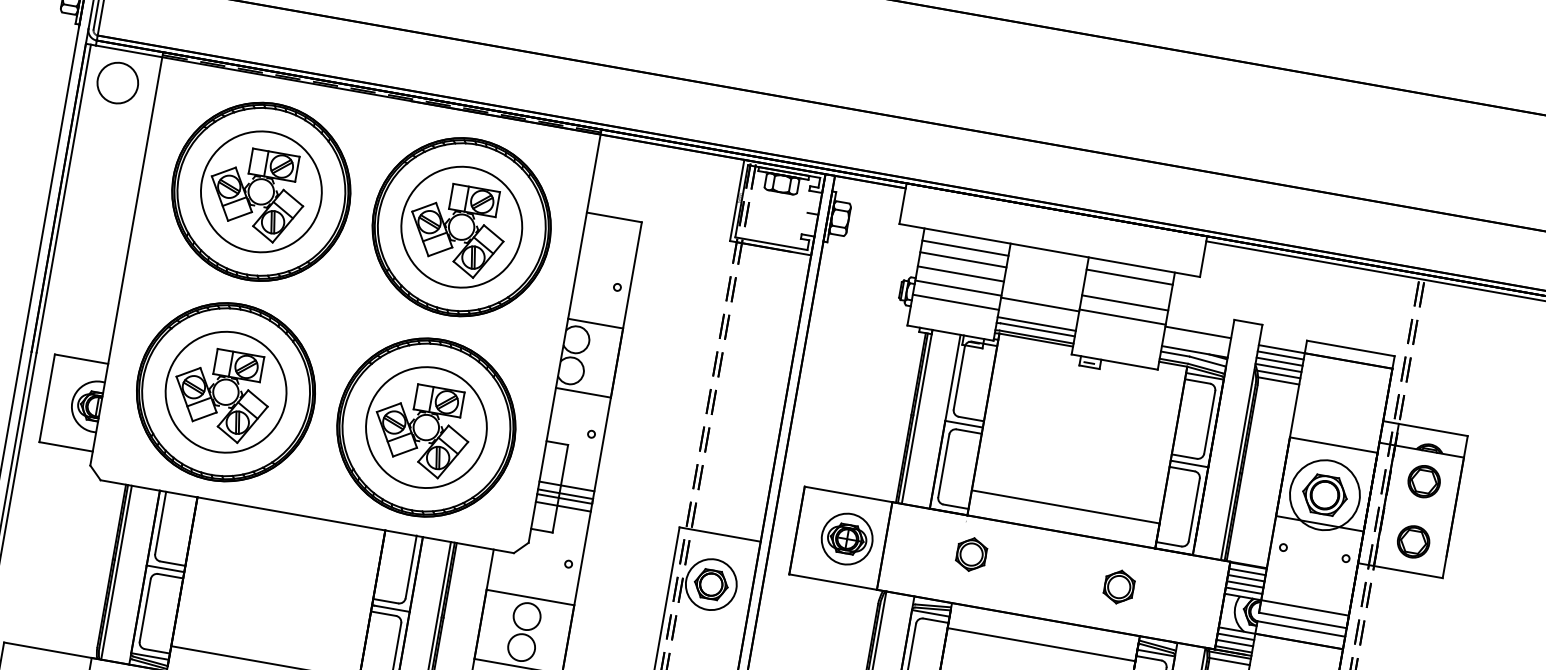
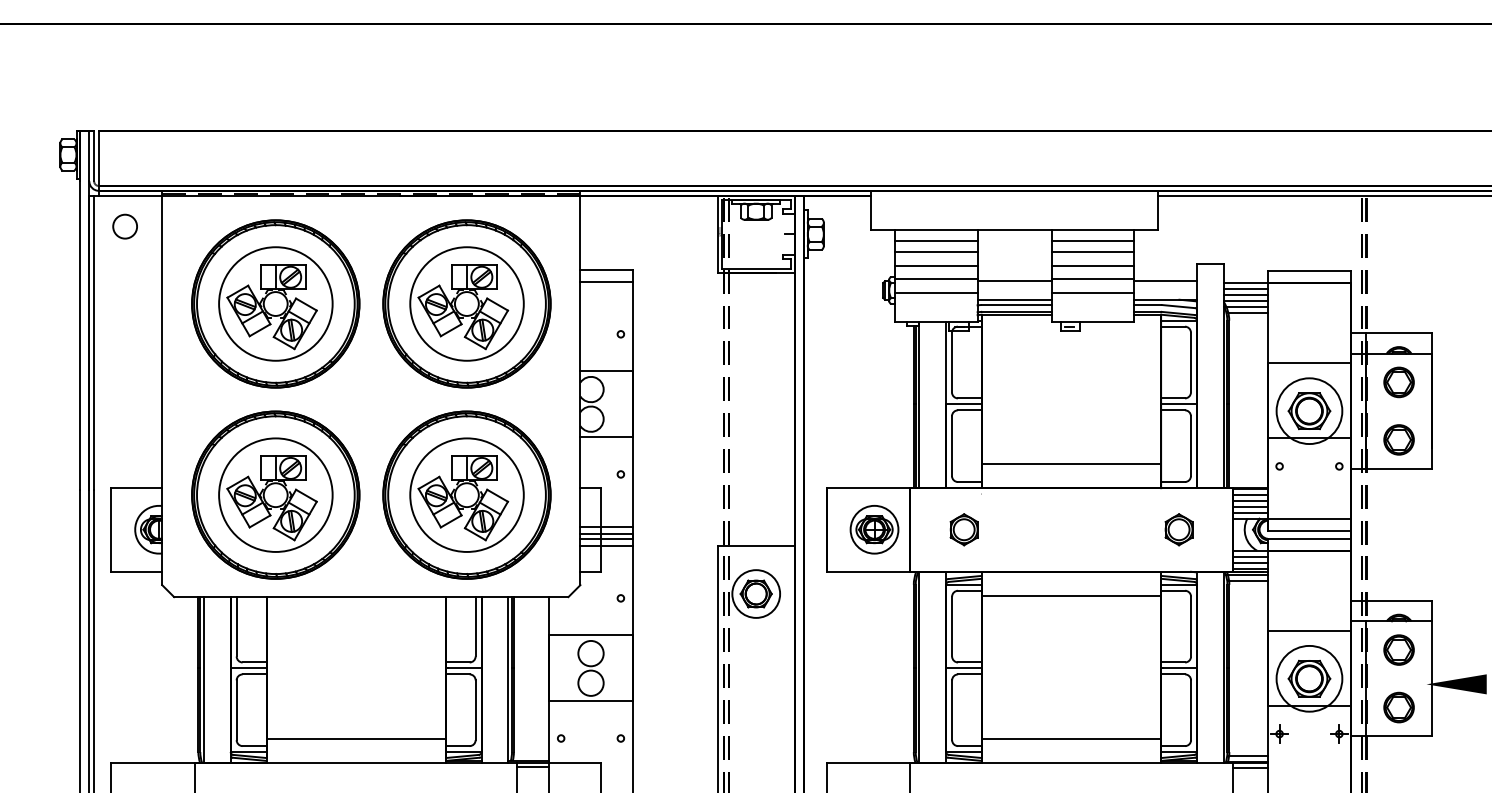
circle: (117, 82) -> (124, 226), size x0.62
line: (611, 230) -> (606, 282), added
line: (1127, 289) -> (1093, 252), added
line: (1120, 330) -> (1093, 292), added
part: (970, 554) -> (963, 529), moved
part: (1118, 586) -> (1178, 529), moved

